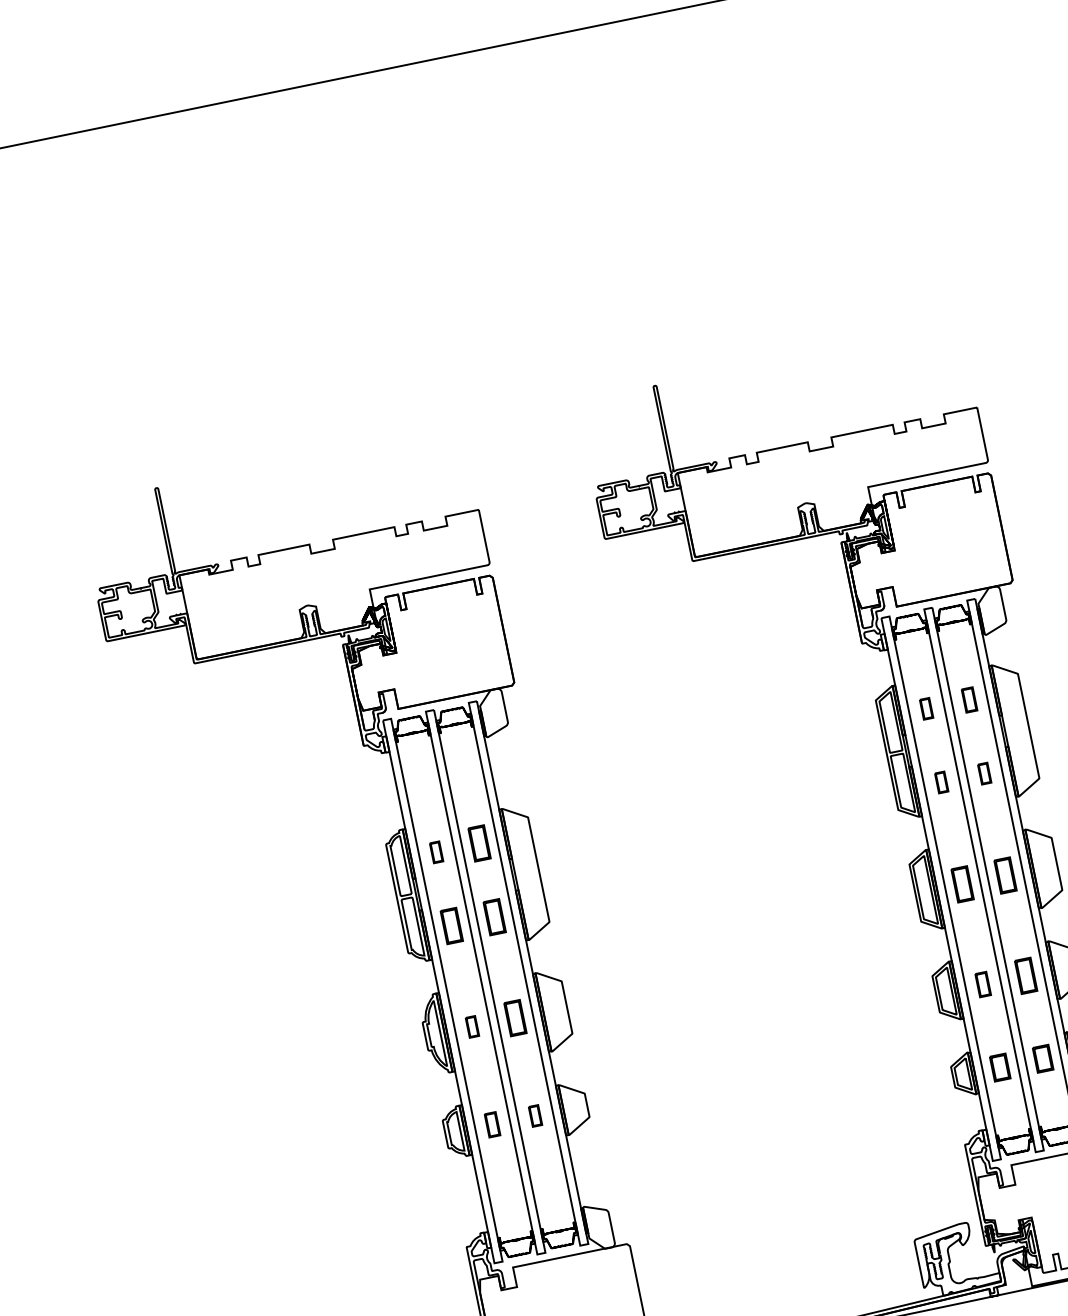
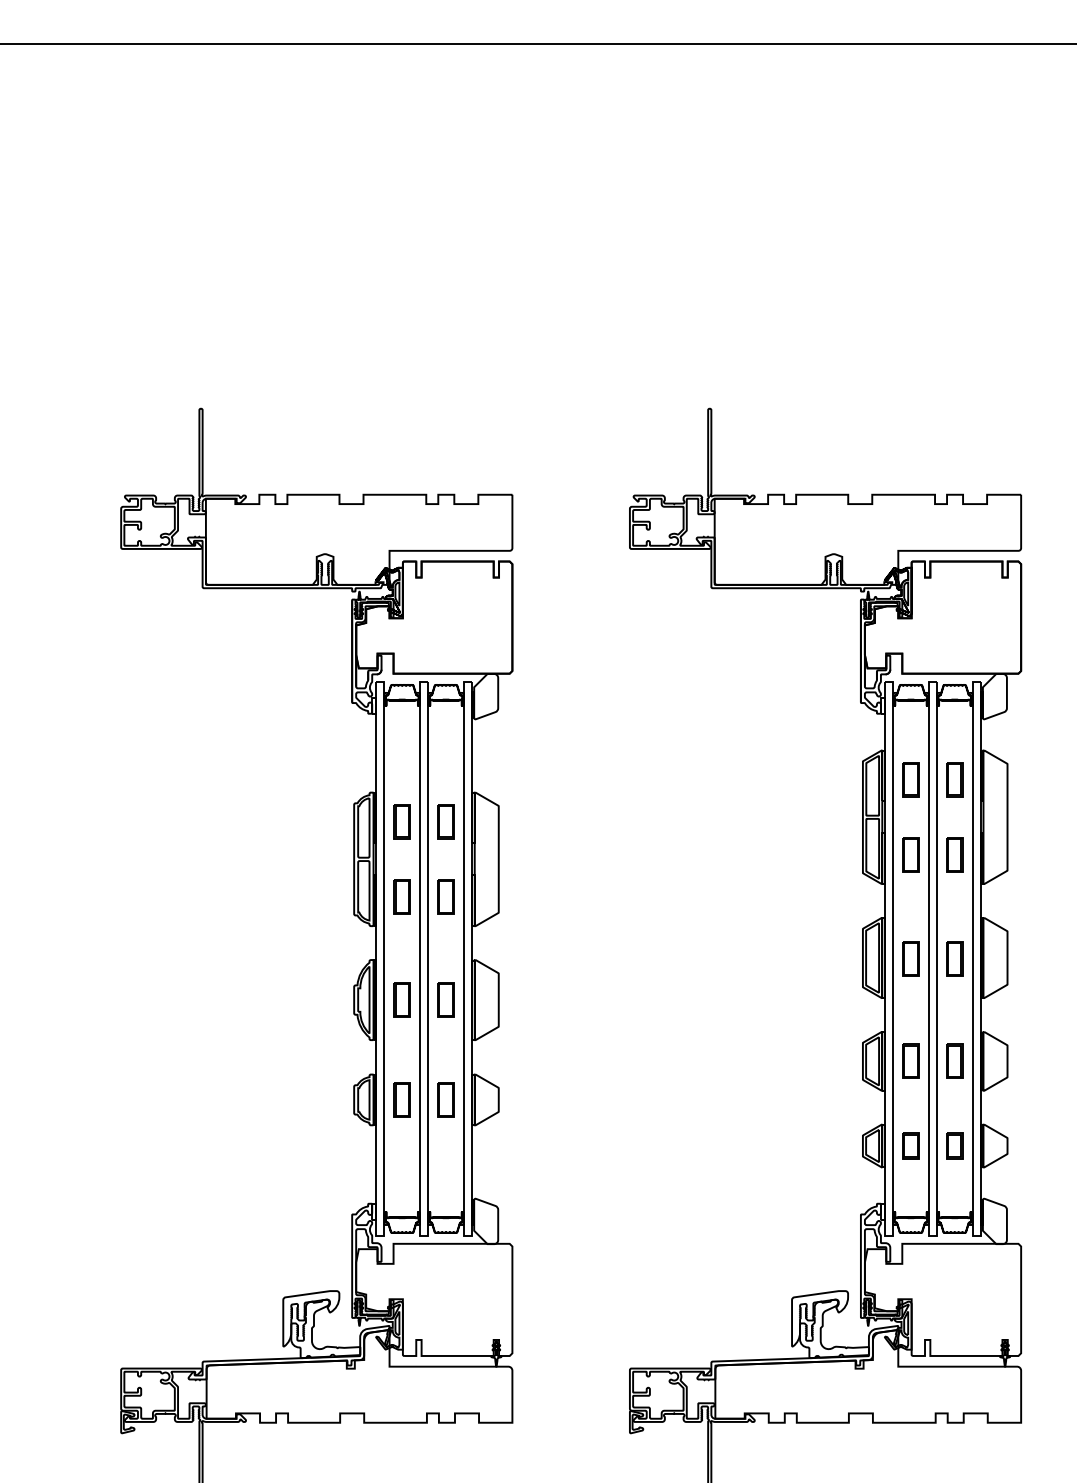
part: (969, 699) -> (954, 779), size x1.43
part: (926, 708) -> (910, 779), size x1.67
part: (984, 773) -> (954, 854), size x1.67
part: (941, 782) -> (910, 854), size x1.67
part: (435, 852) -> (401, 821), size x1.67
part: (982, 983) -> (910, 1060), size x1.43
part: (471, 1026) -> (401, 999), size x1.67
part: (534, 1115) -> (445, 1099), size x1.67
part: (491, 1124) -> (401, 1099), size x1.43

